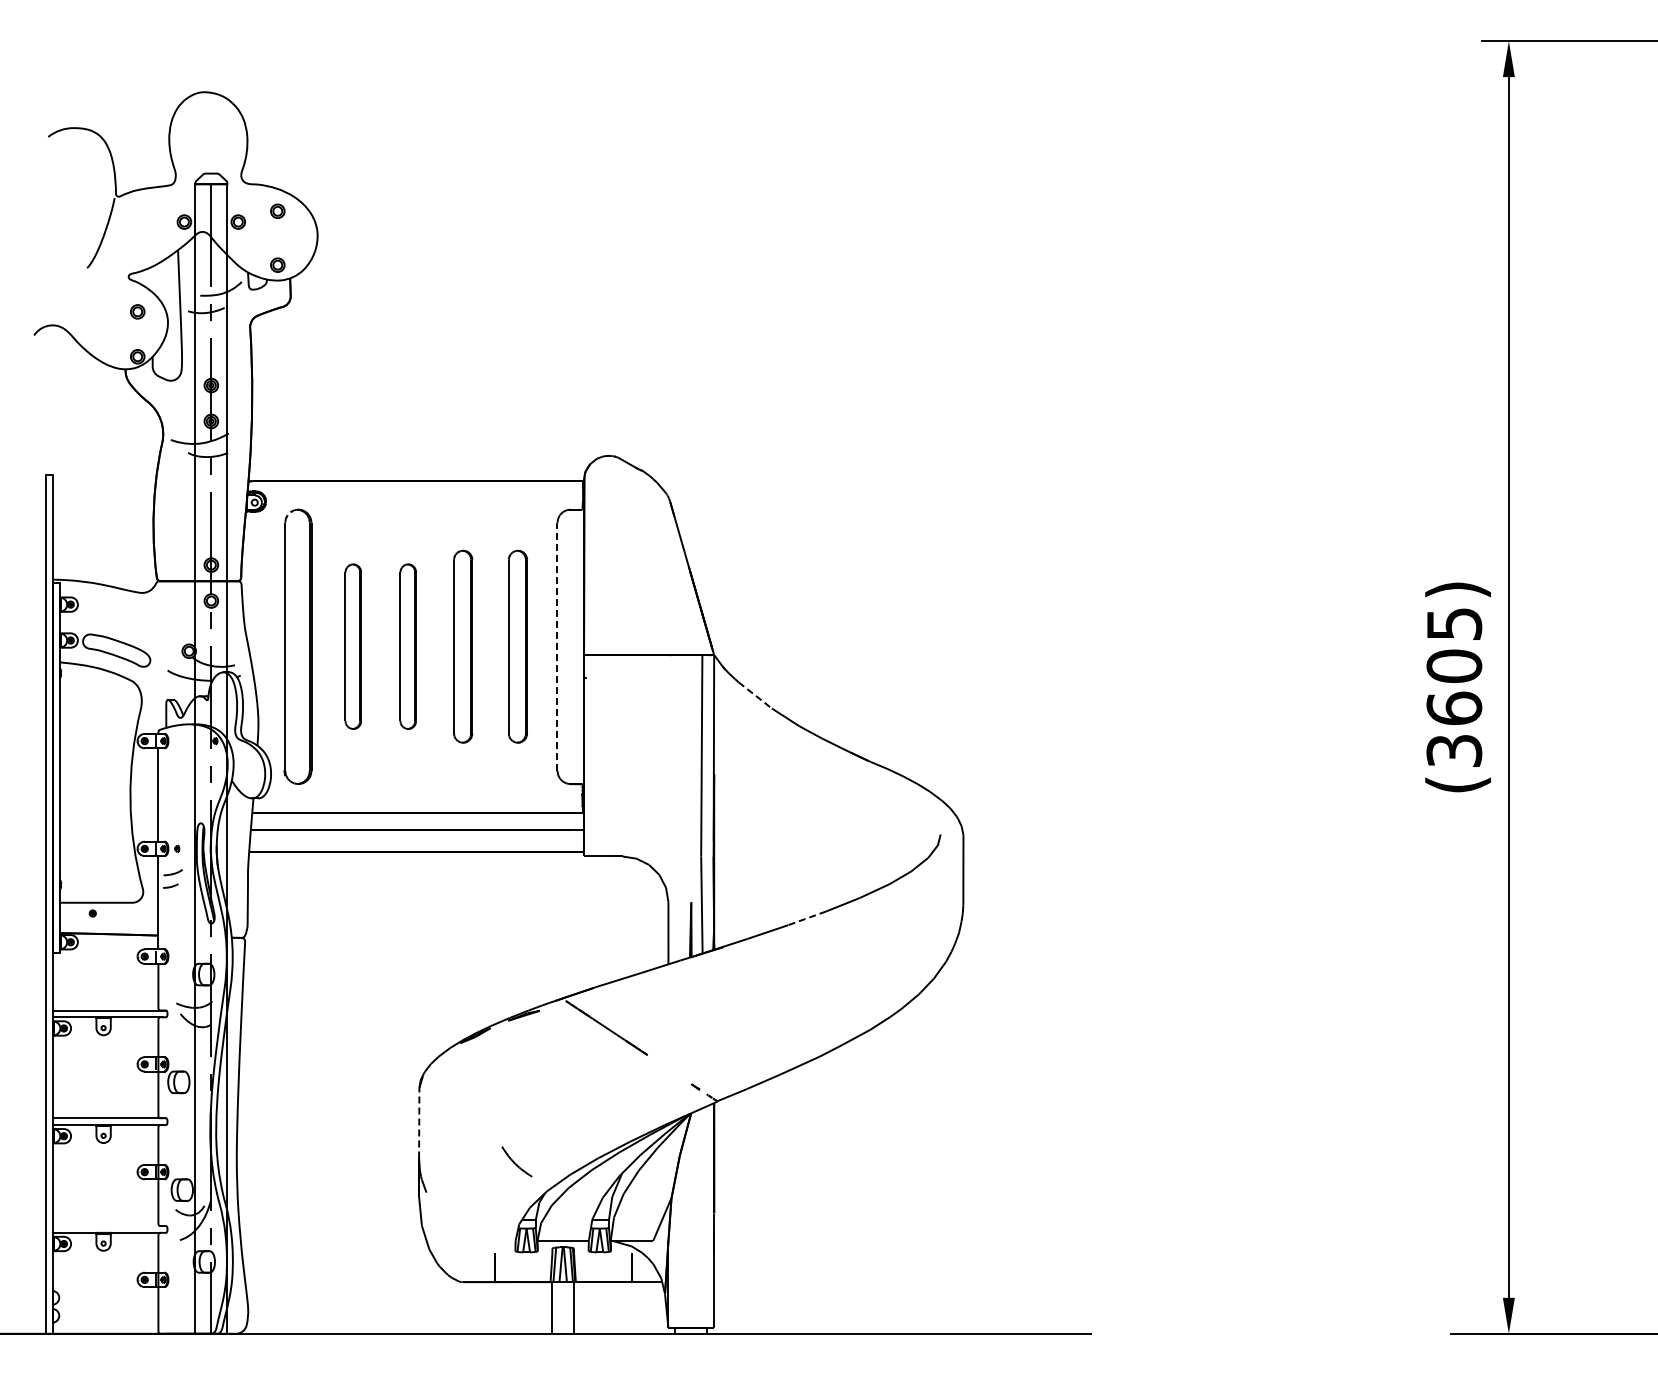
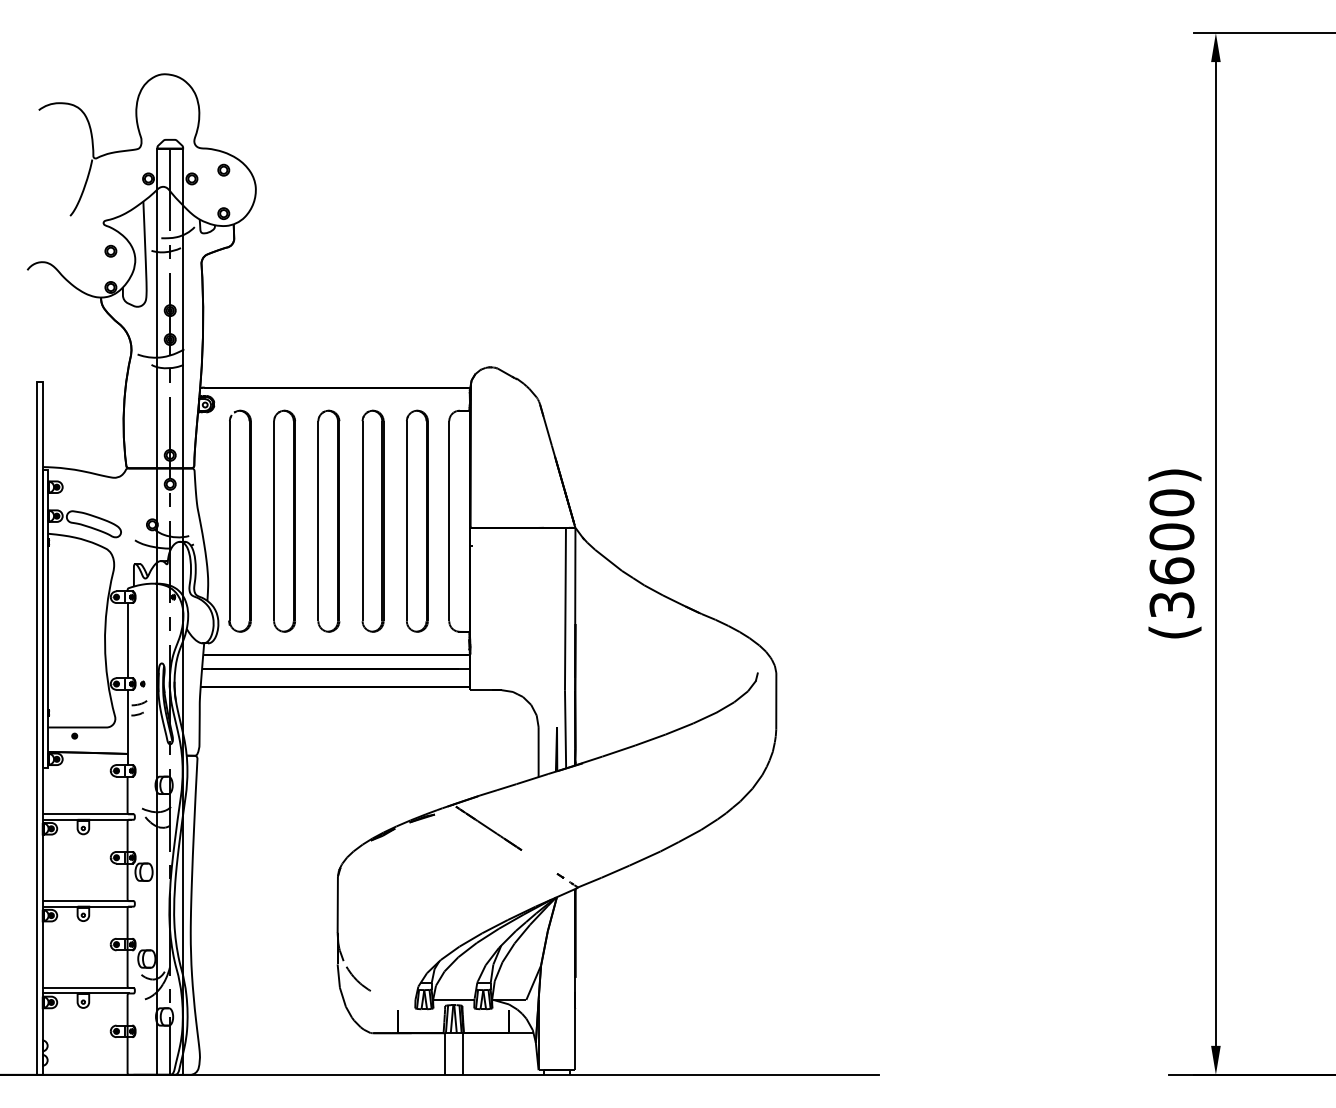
text: (1454, 623) -> (1172, 502), (3605) -> (3600)
part: (353, 646) -> (284, 520), size x1.67
part: (408, 646) -> (329, 520), size x1.67
part: (463, 646) -> (373, 520), size x1.43
part: (517, 646) -> (416, 520), size x1.43
line: (557, 646) -> (449, 520), dashed -> solid
line: (755, 695) -> (608, 560), dashed -> solid
line: (806, 918) -> (649, 740), dashed -> solid
line: (419, 1122) -> (337, 904), dashed -> solid
part: (516, 1161) -> (358, 978), moved
line: (109, 1226) -> (88, 988), added

